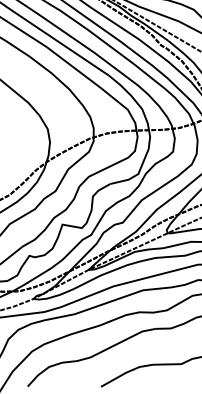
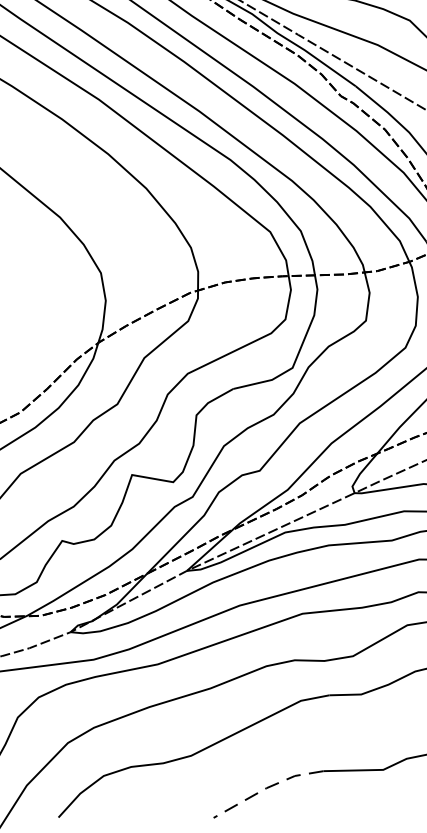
line: (126, 372) -> (267, 787), solid -> dashed

